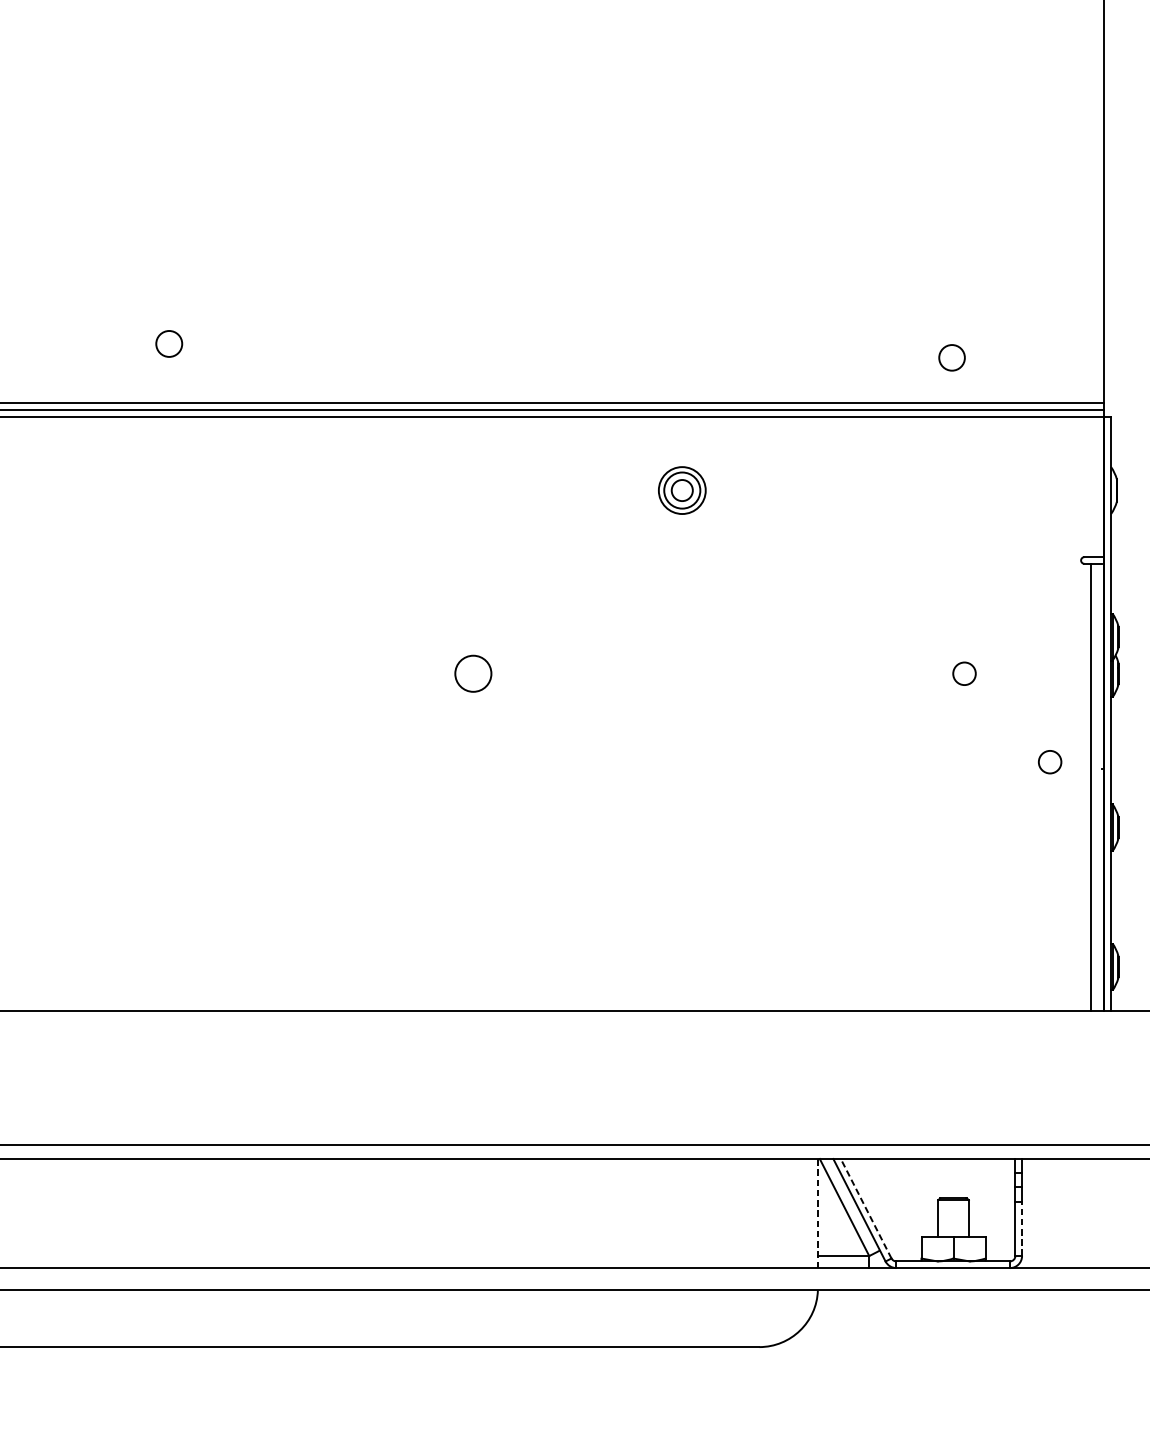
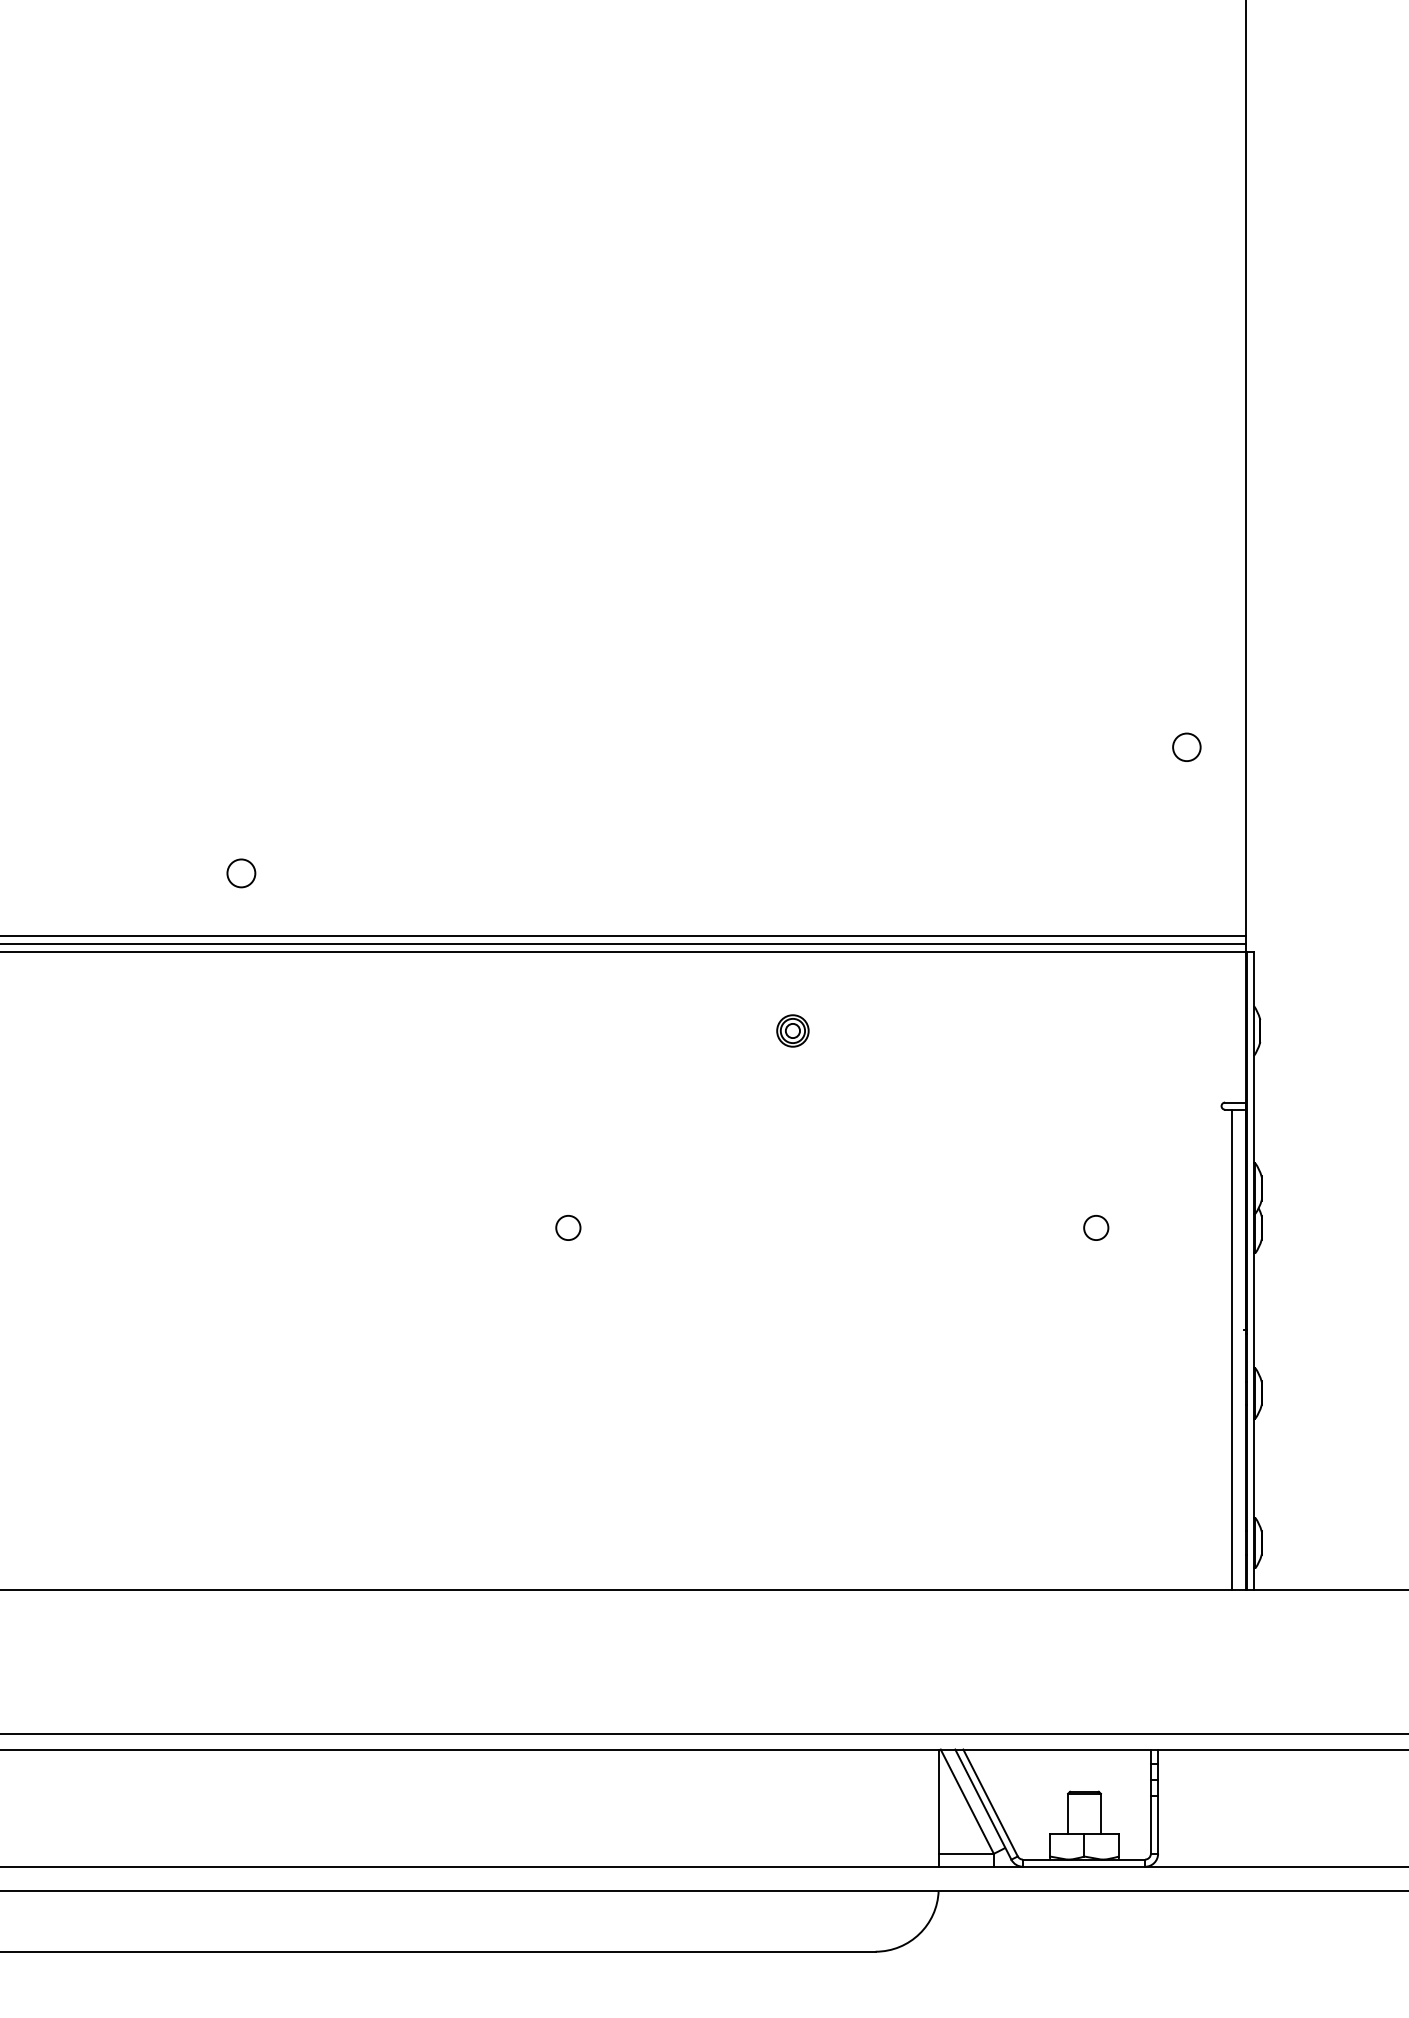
circle: (951, 357) -> (1186, 746), moved
part: (681, 490) -> (792, 1030), size x0.62
circle: (473, 673) -> (568, 1227), size x0.62
circle: (1050, 761) -> (1188, 1322), removed
line: (866, 1209) -> (990, 1803), dashed -> solid
line: (817, 1213) -> (938, 1808), dashed -> solid
line: (1022, 1228) -> (1158, 1824), dashed -> solid

